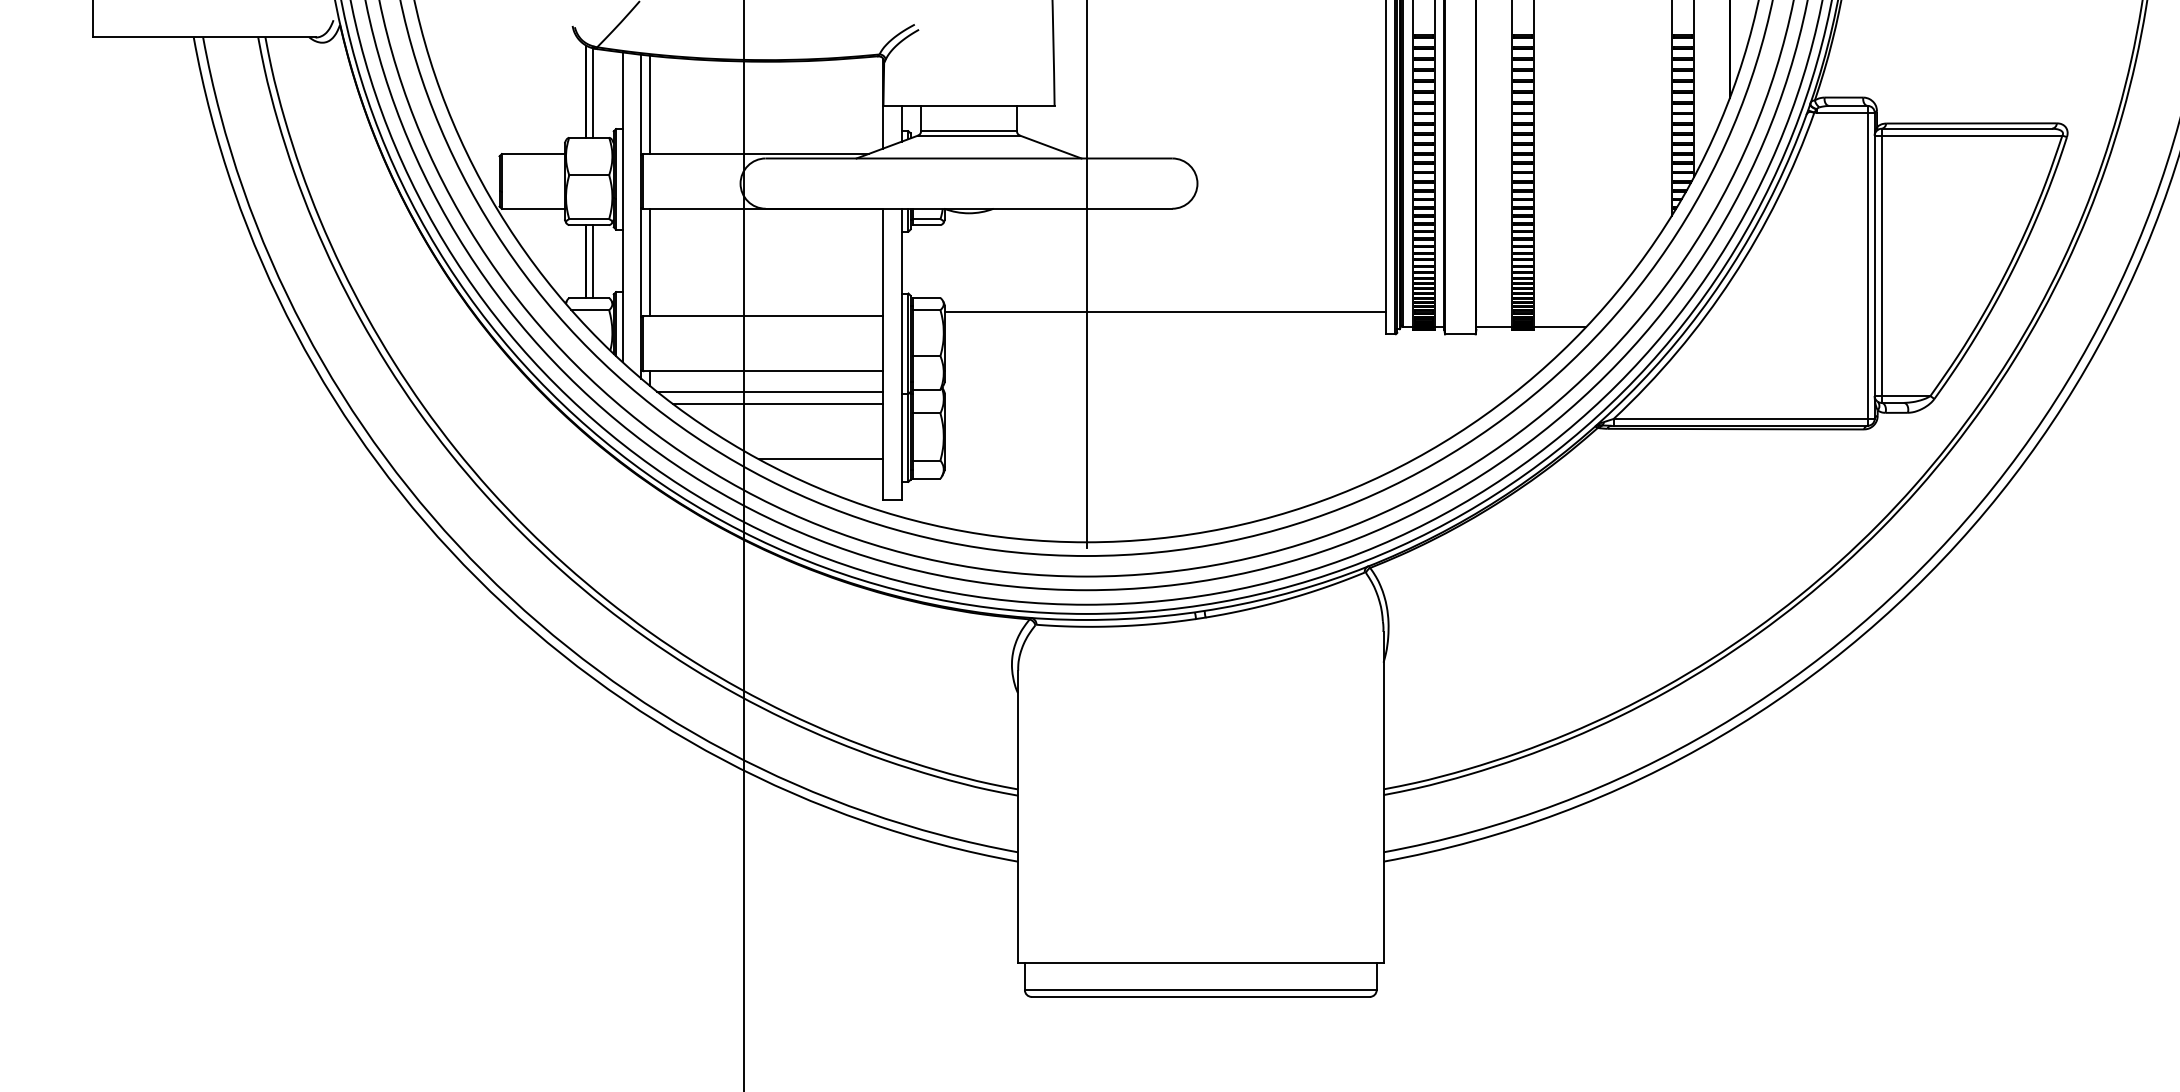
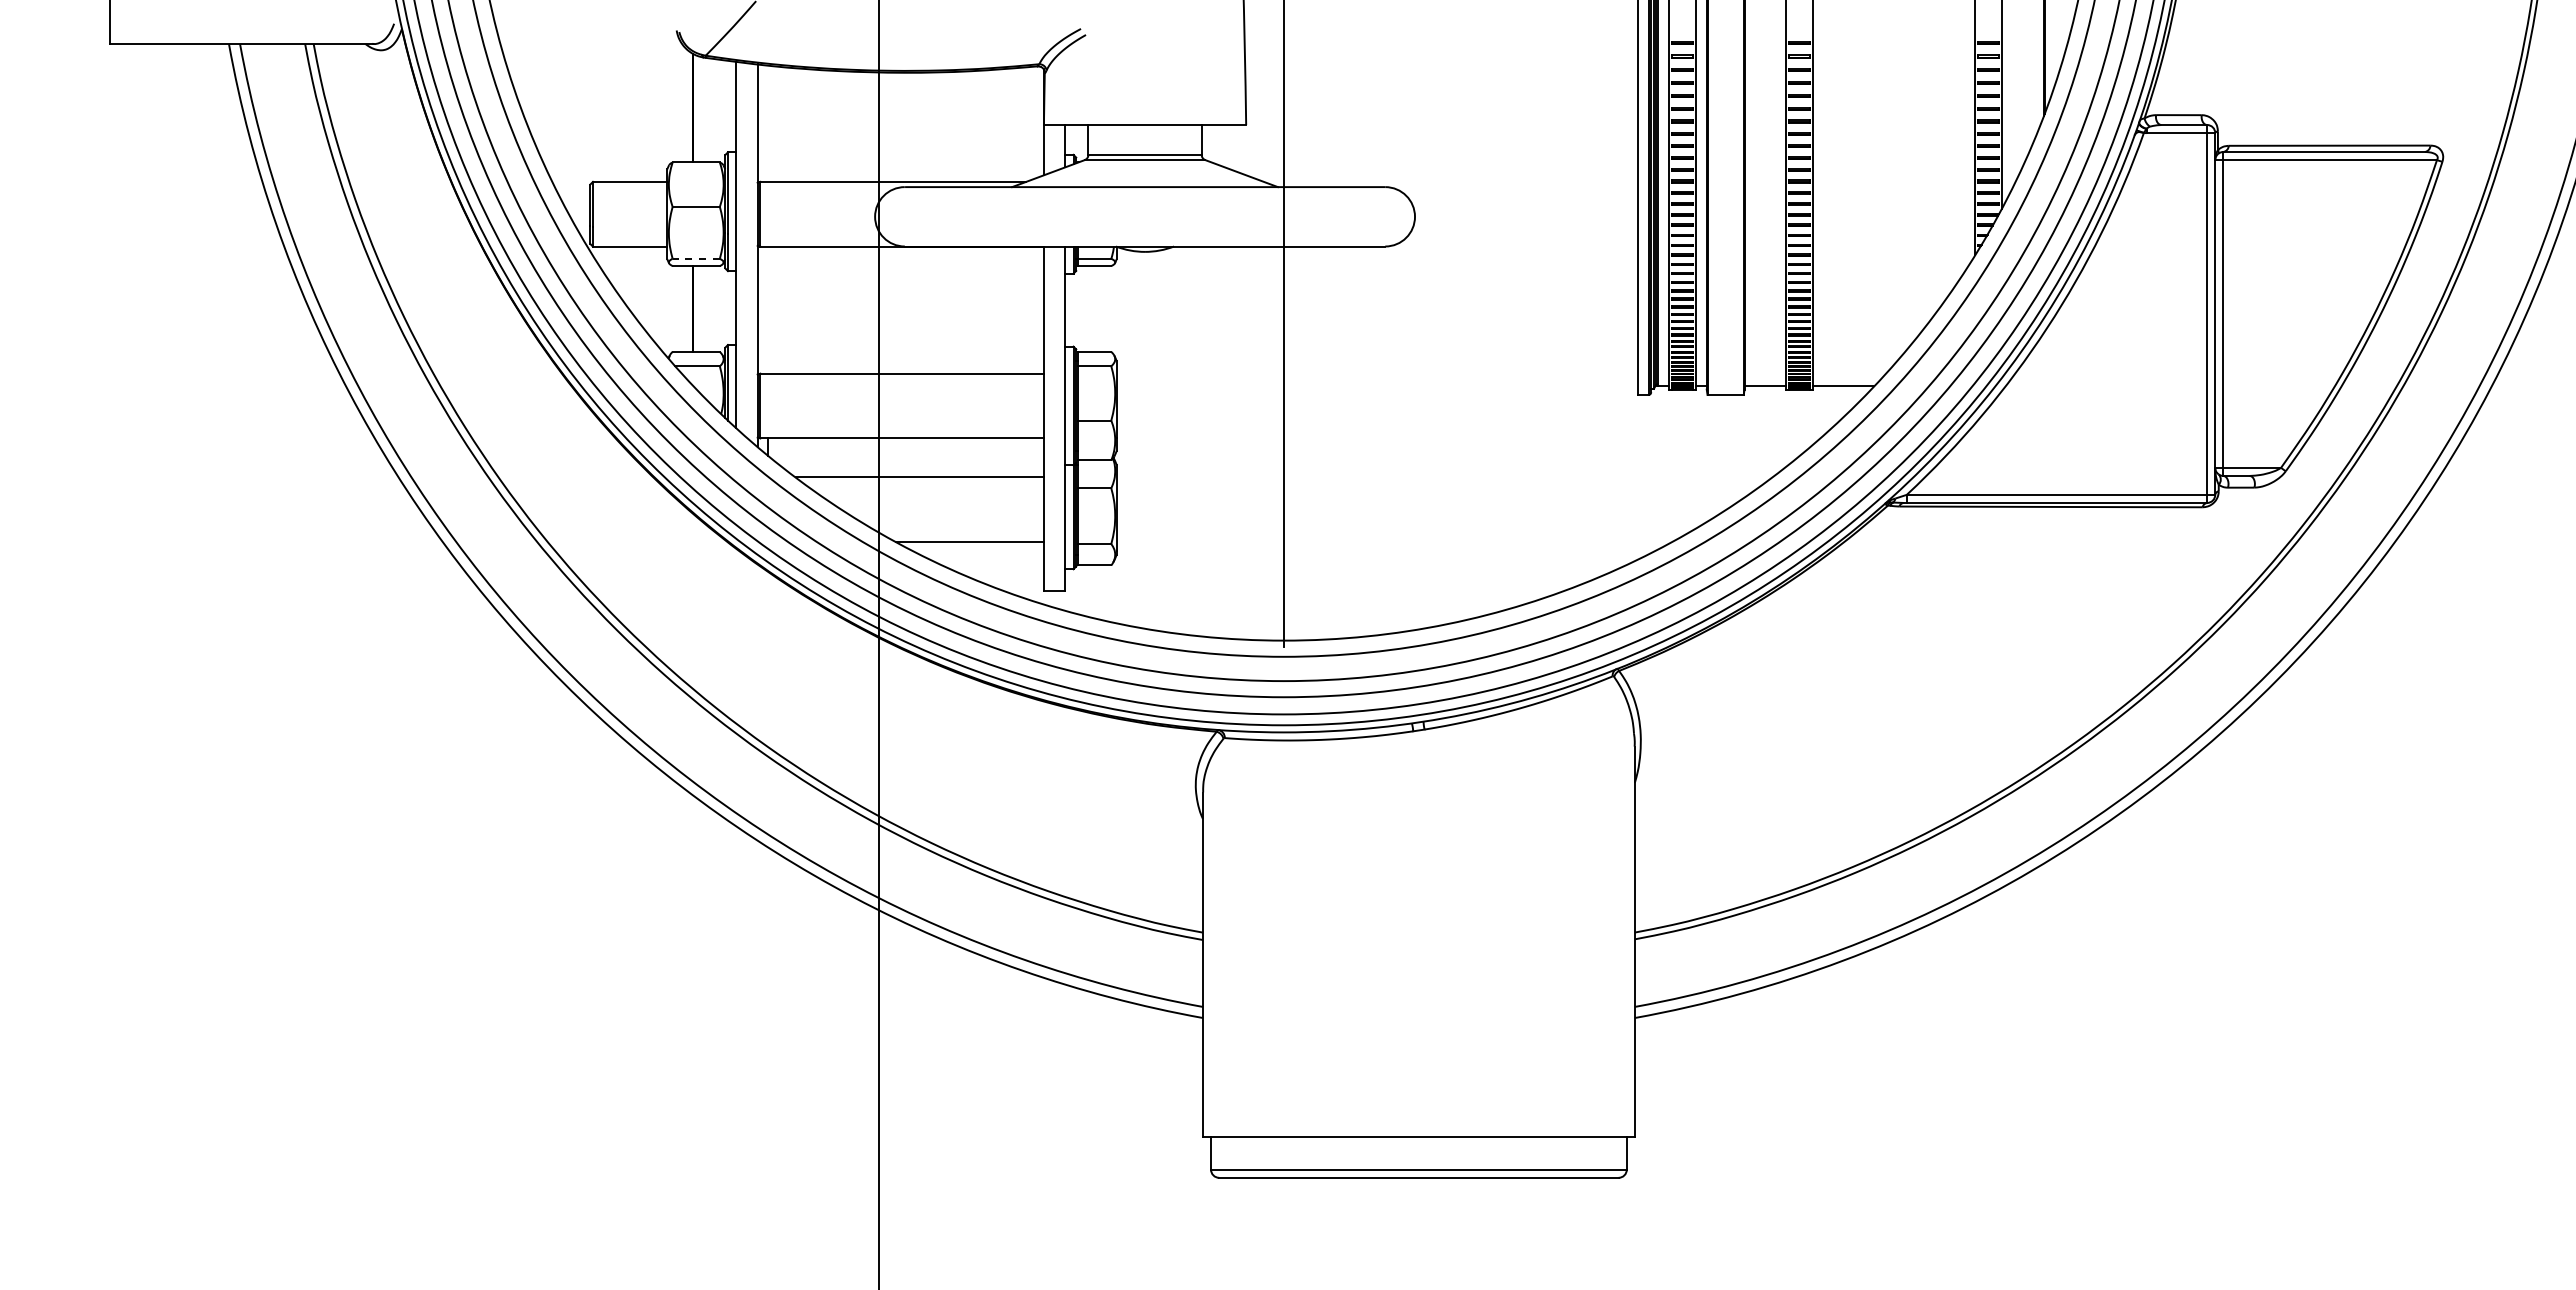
line: (592, 92) -> (700, 109), removed
line: (650, 104) -> (768, 123), removed
line: (589, 218) -> (696, 258), solid -> dashed
line: (592, 261) -> (700, 308), removed
line: (650, 262) -> (768, 309), removed
line: (1164, 311) -> (1376, 367), removed
line: (769, 391) -> (909, 462), removed

